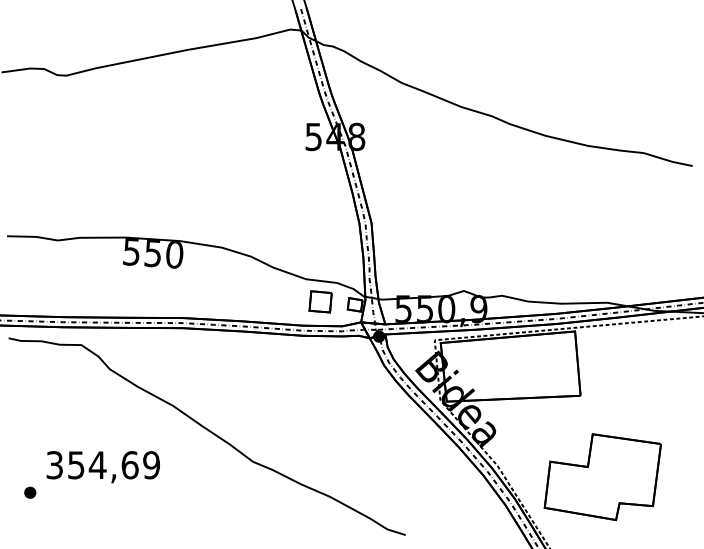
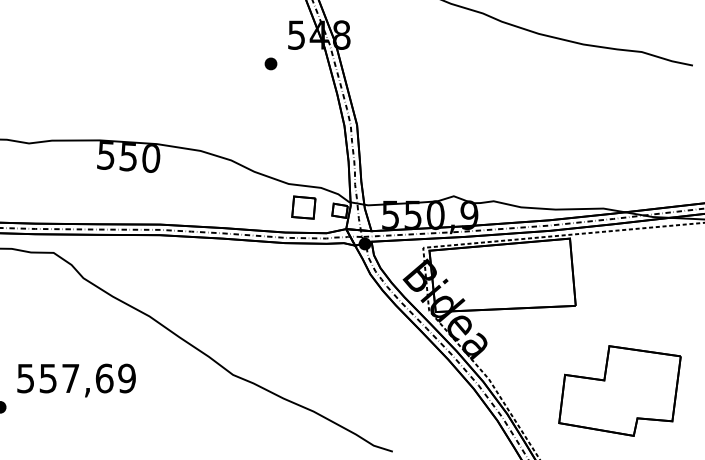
part: (289, 164) -> (271, 63), added
text: (76, 464) -> (48, 377), 354,69 -> 557,69
part: (602, 477) -> (619, 391), moved

